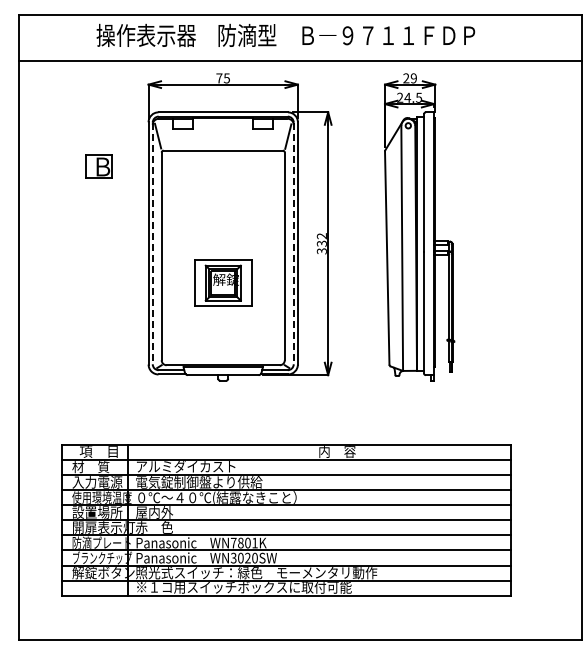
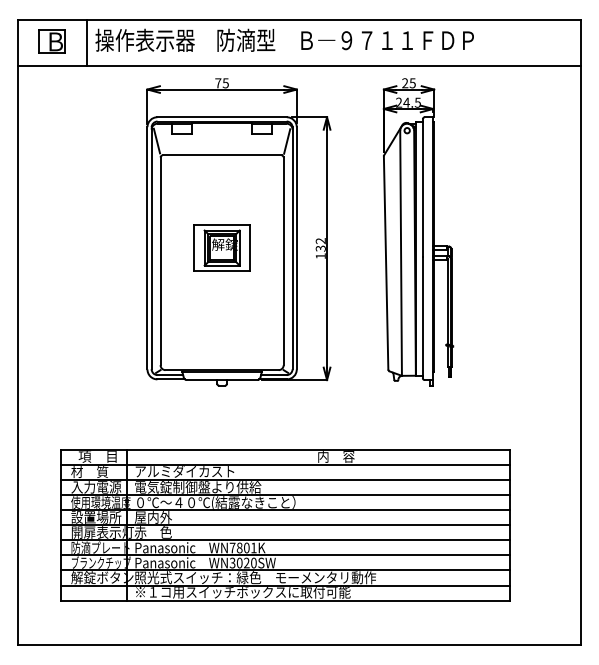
line: (87, 37) -> (86, 42), added
text: (413, 78) -> (412, 83), 29 -> 25
part: (98, 166) -> (51, 41), moved
line: (152, 243) -> (151, 248), dashed -> solid
line: (293, 243) -> (292, 248), dashed -> solid
text: (321, 251) -> (320, 256), 332 -> 132
part: (222, 282) -> (221, 247), moved

